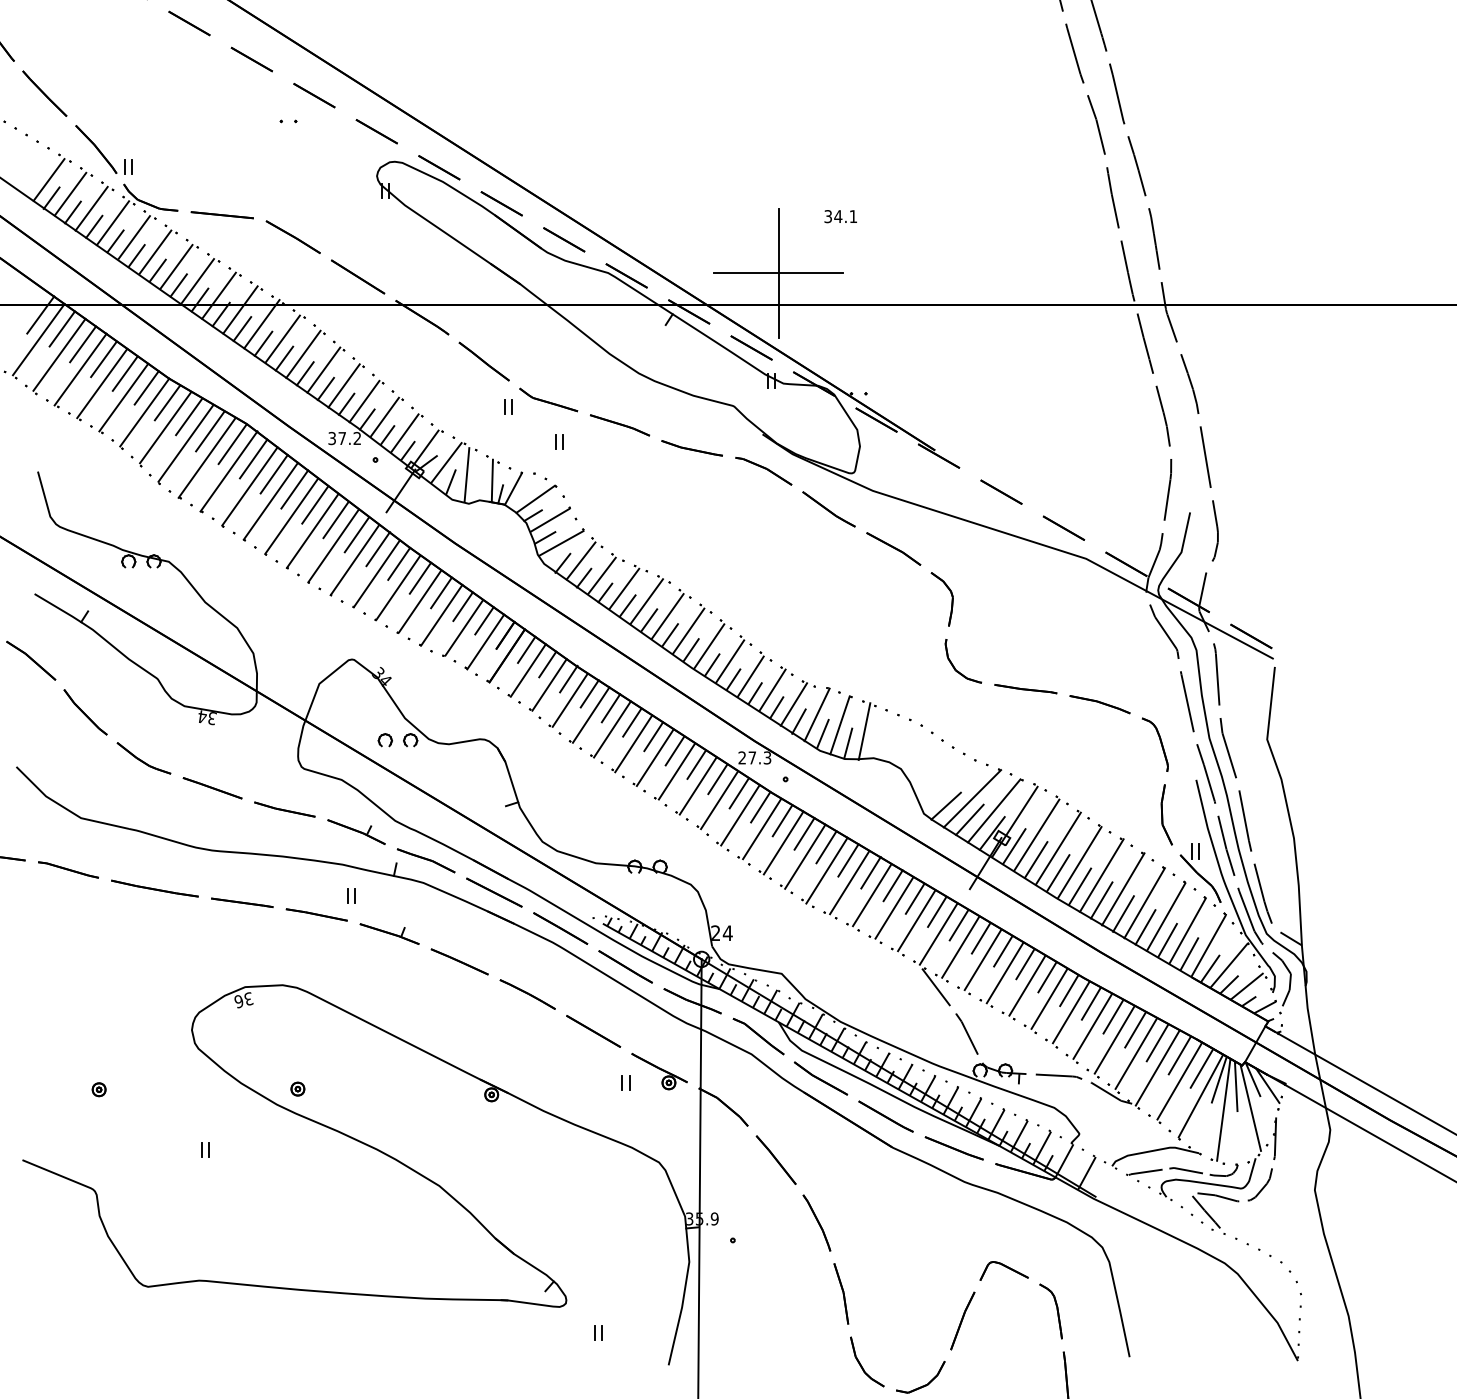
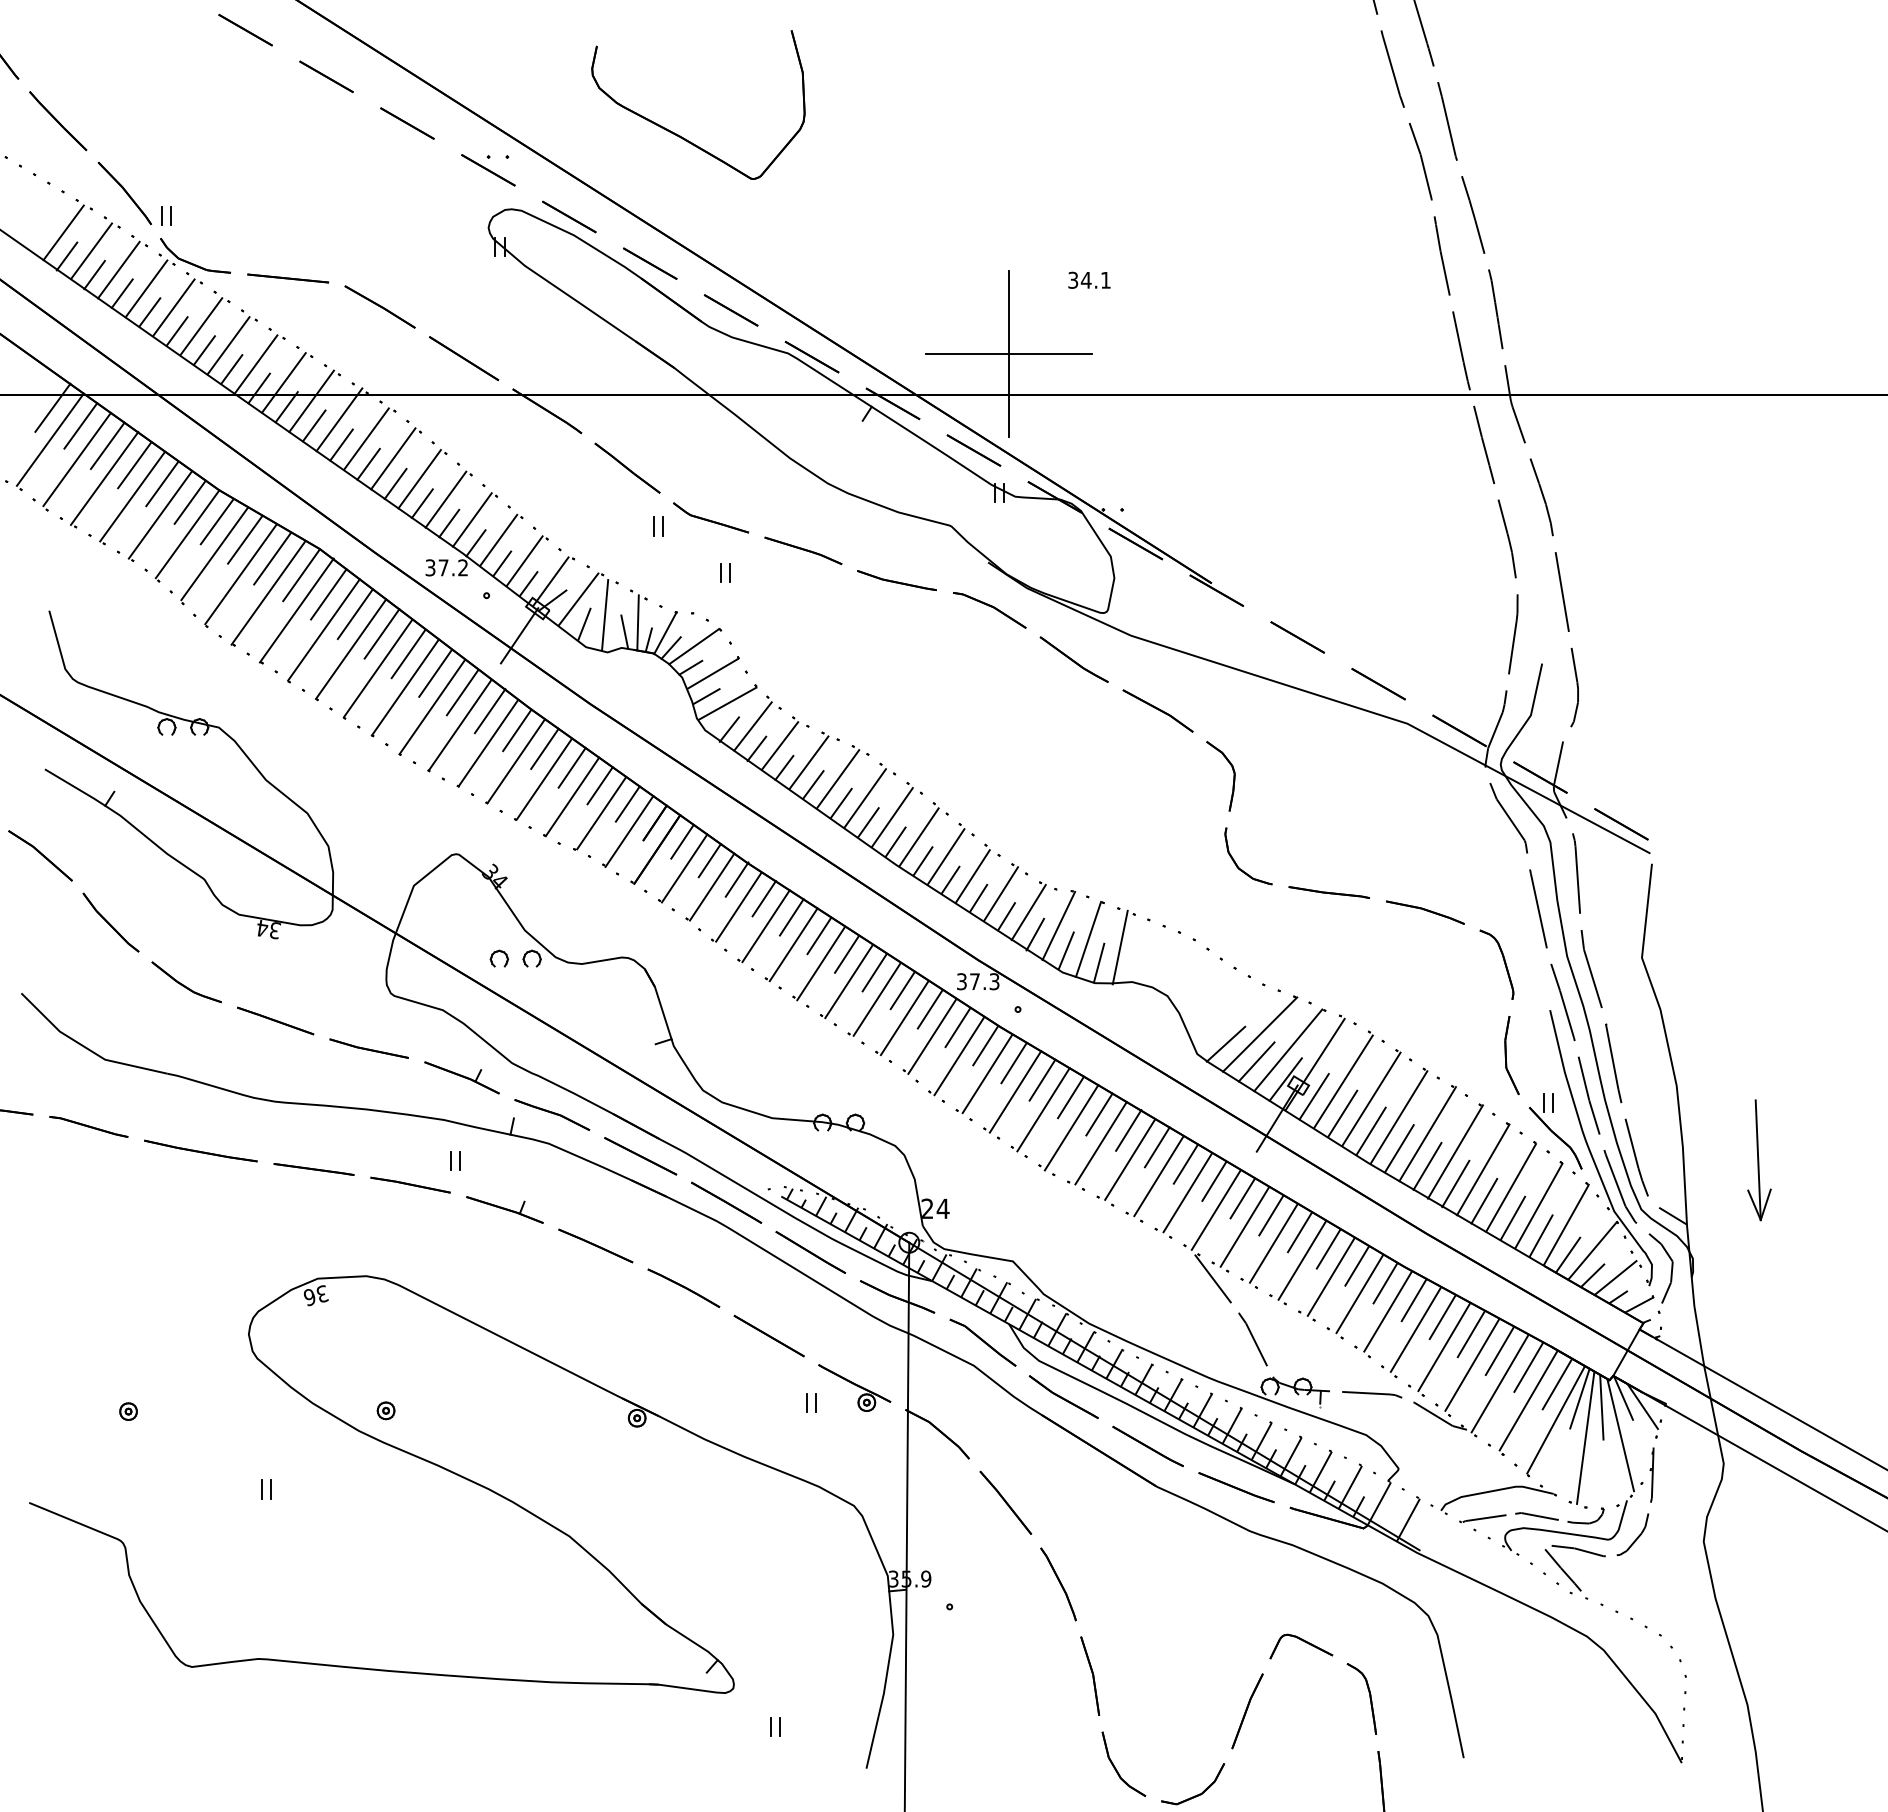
part: (526, 105) -> (682, 136), added
part: (282, 121) -> (490, 156), moved
line: (481, 487) -> (624, 631), added
line: (517, 499) -> (670, 647), added
text: (742, 757) -> (961, 981), 27.3 -> 37.3
part: (1357, 895) -> (1759, 1160), added

